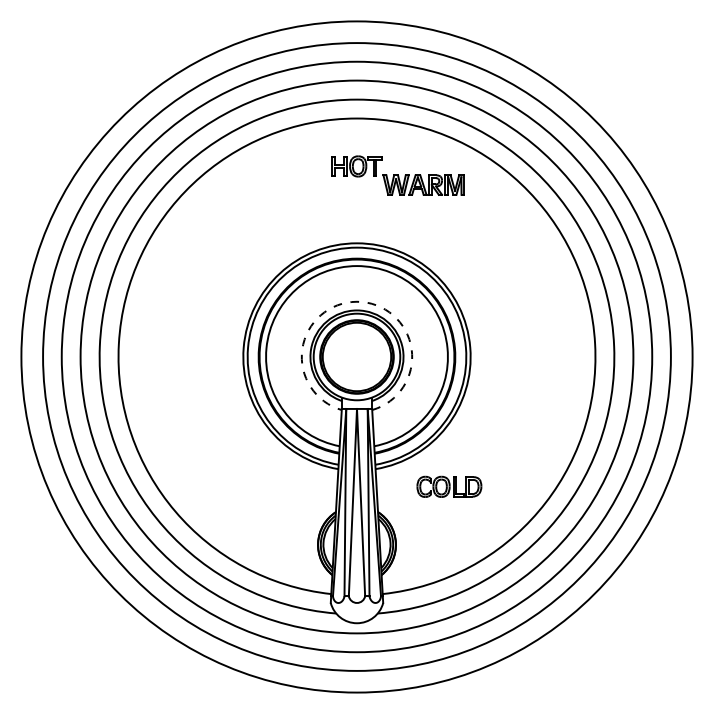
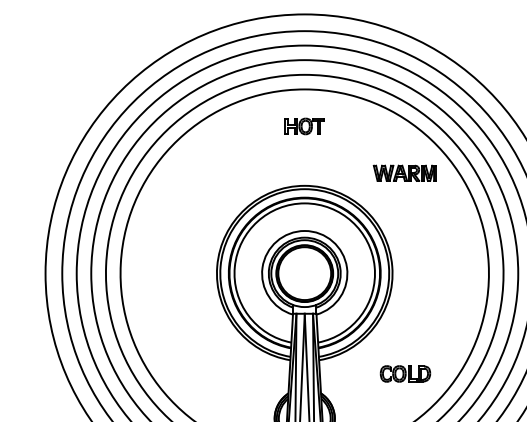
part: (423, 184) -> (404, 172), moved
arc: (357, 301) -> (305, 230), dashed -> solid
part: (449, 486) -> (405, 373), moved

